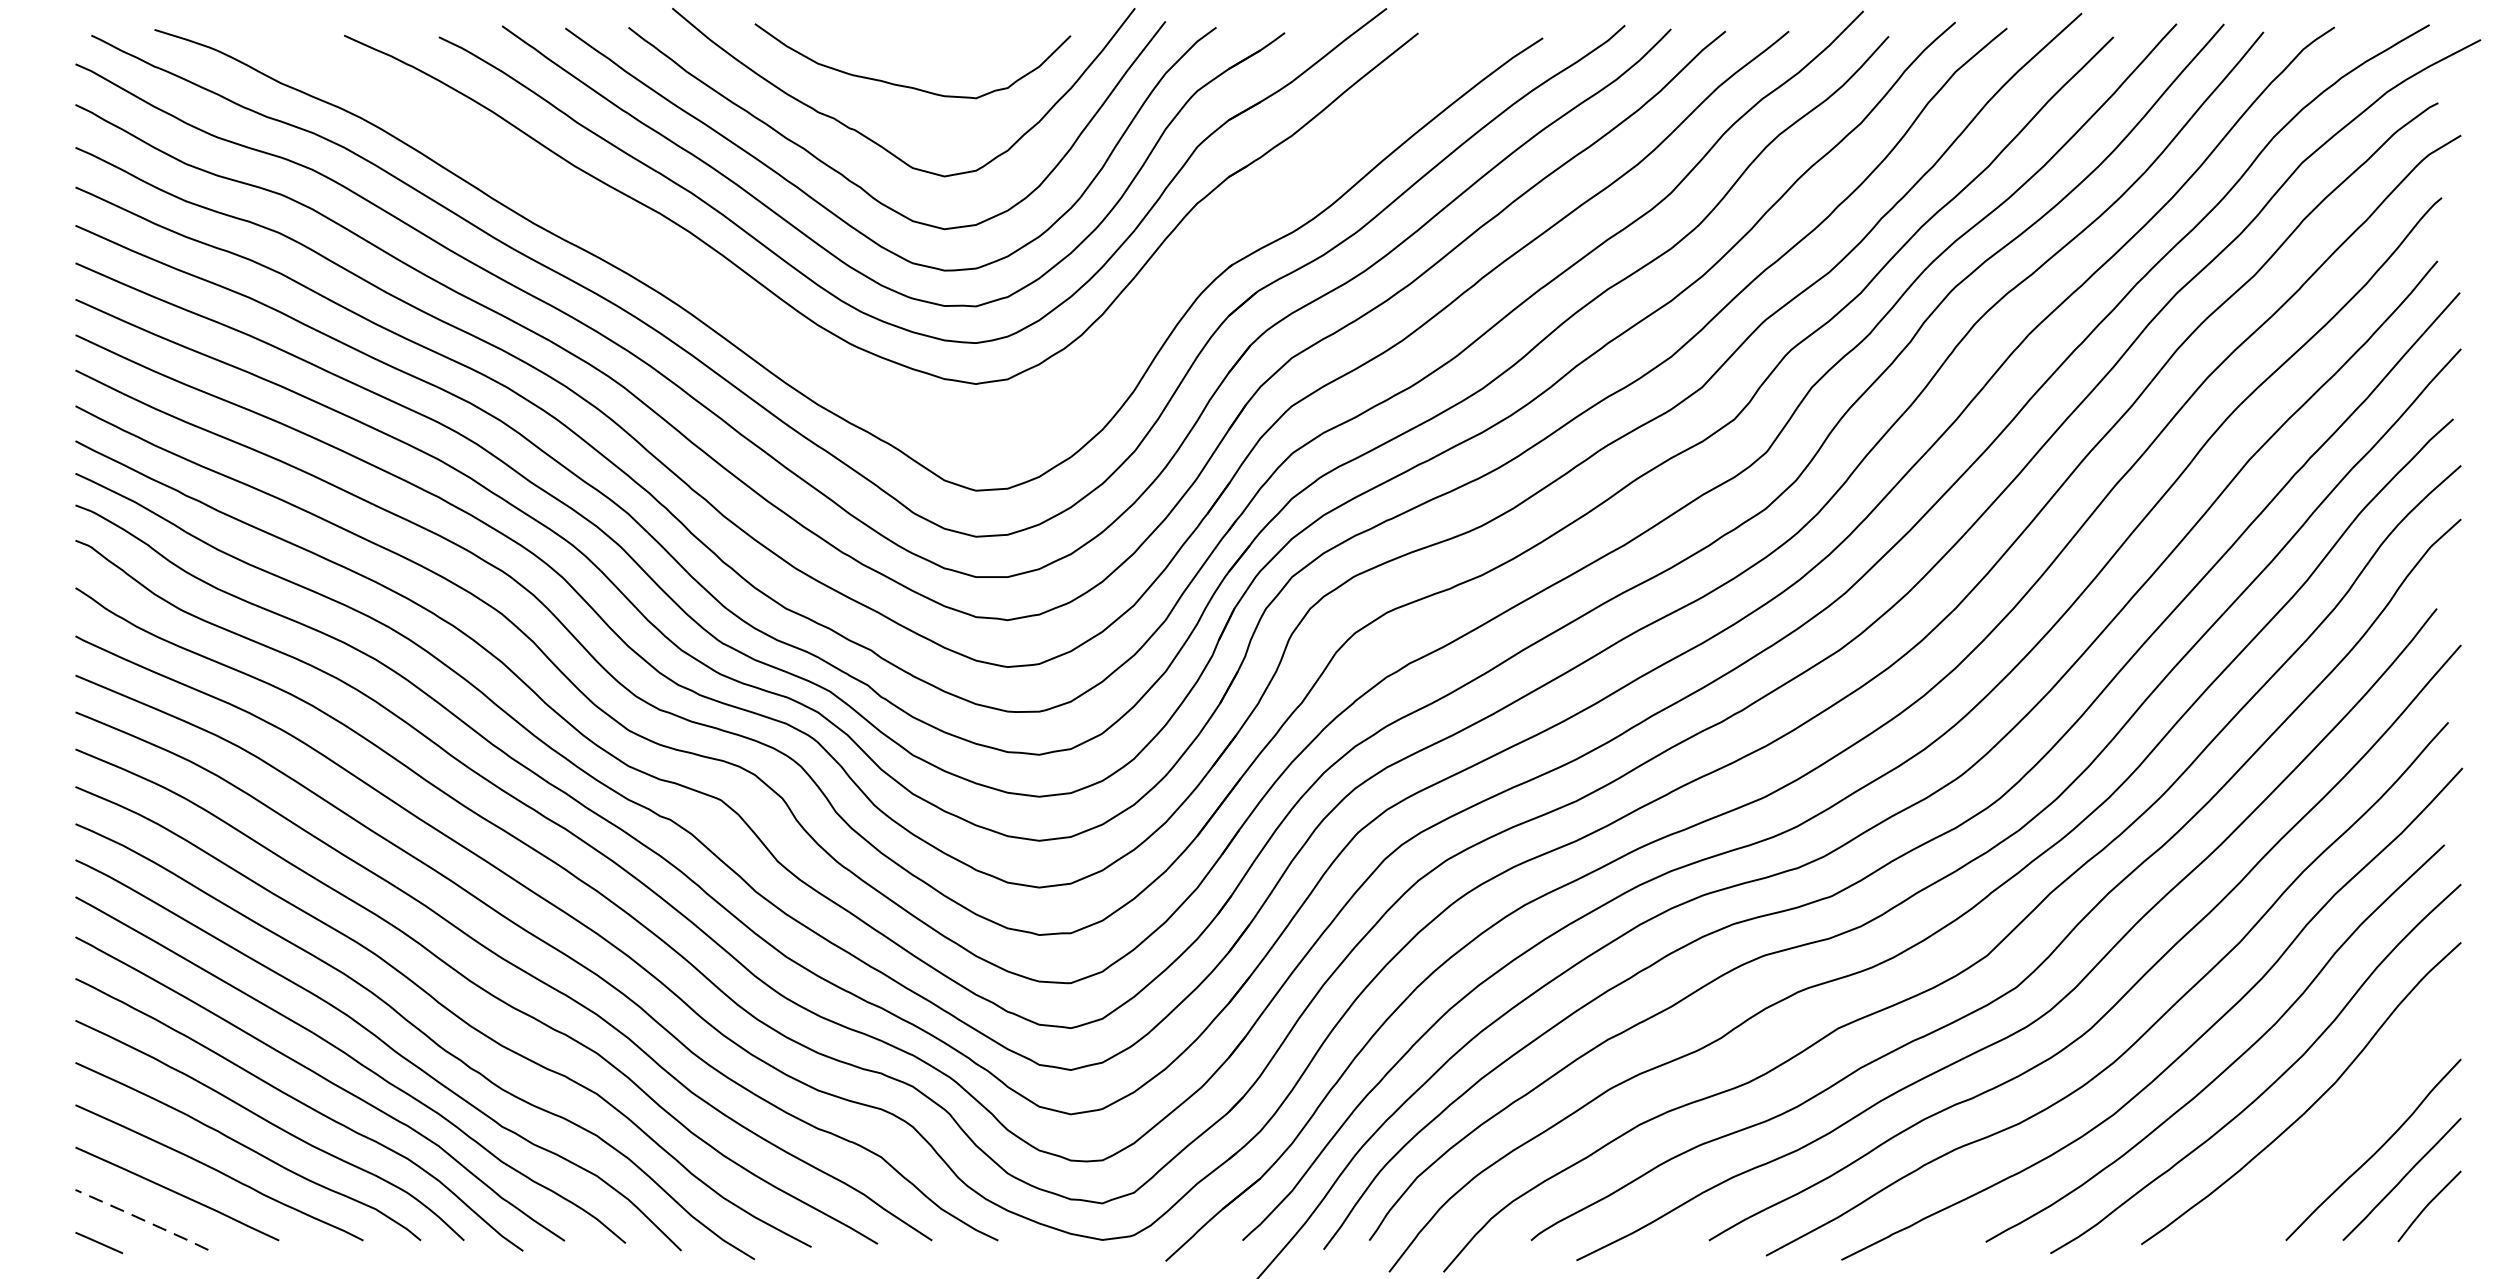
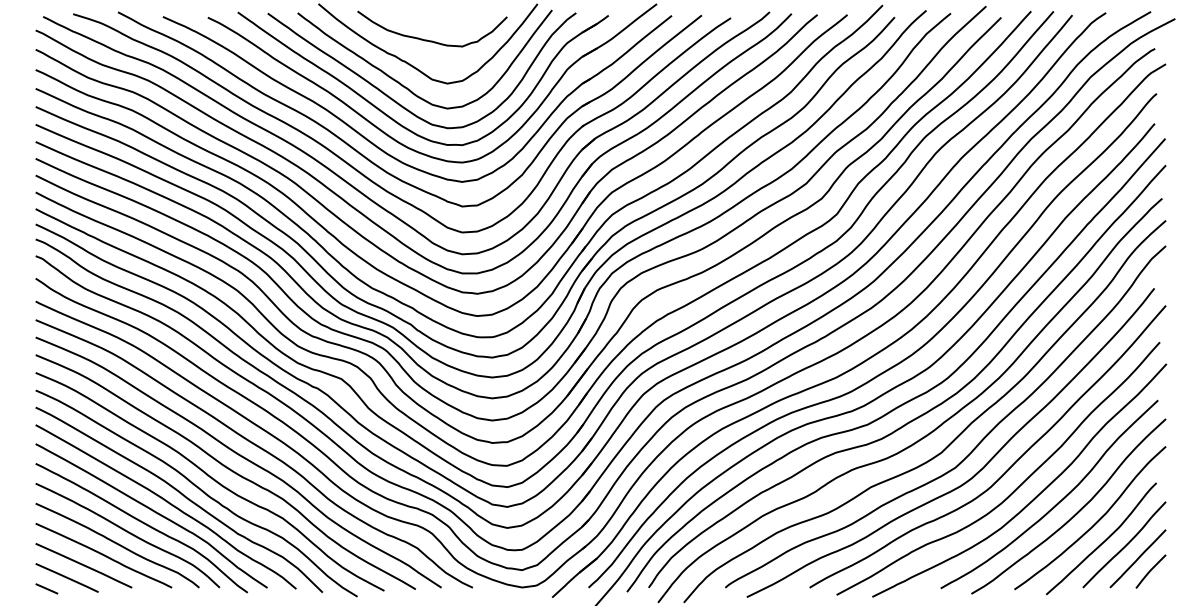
part: (784, 338) -> (371, 160), added
curve: (2331, 1140) -> (1104, 540), added
line: (142, 1218) -> (67, 577), dashed -> solid

